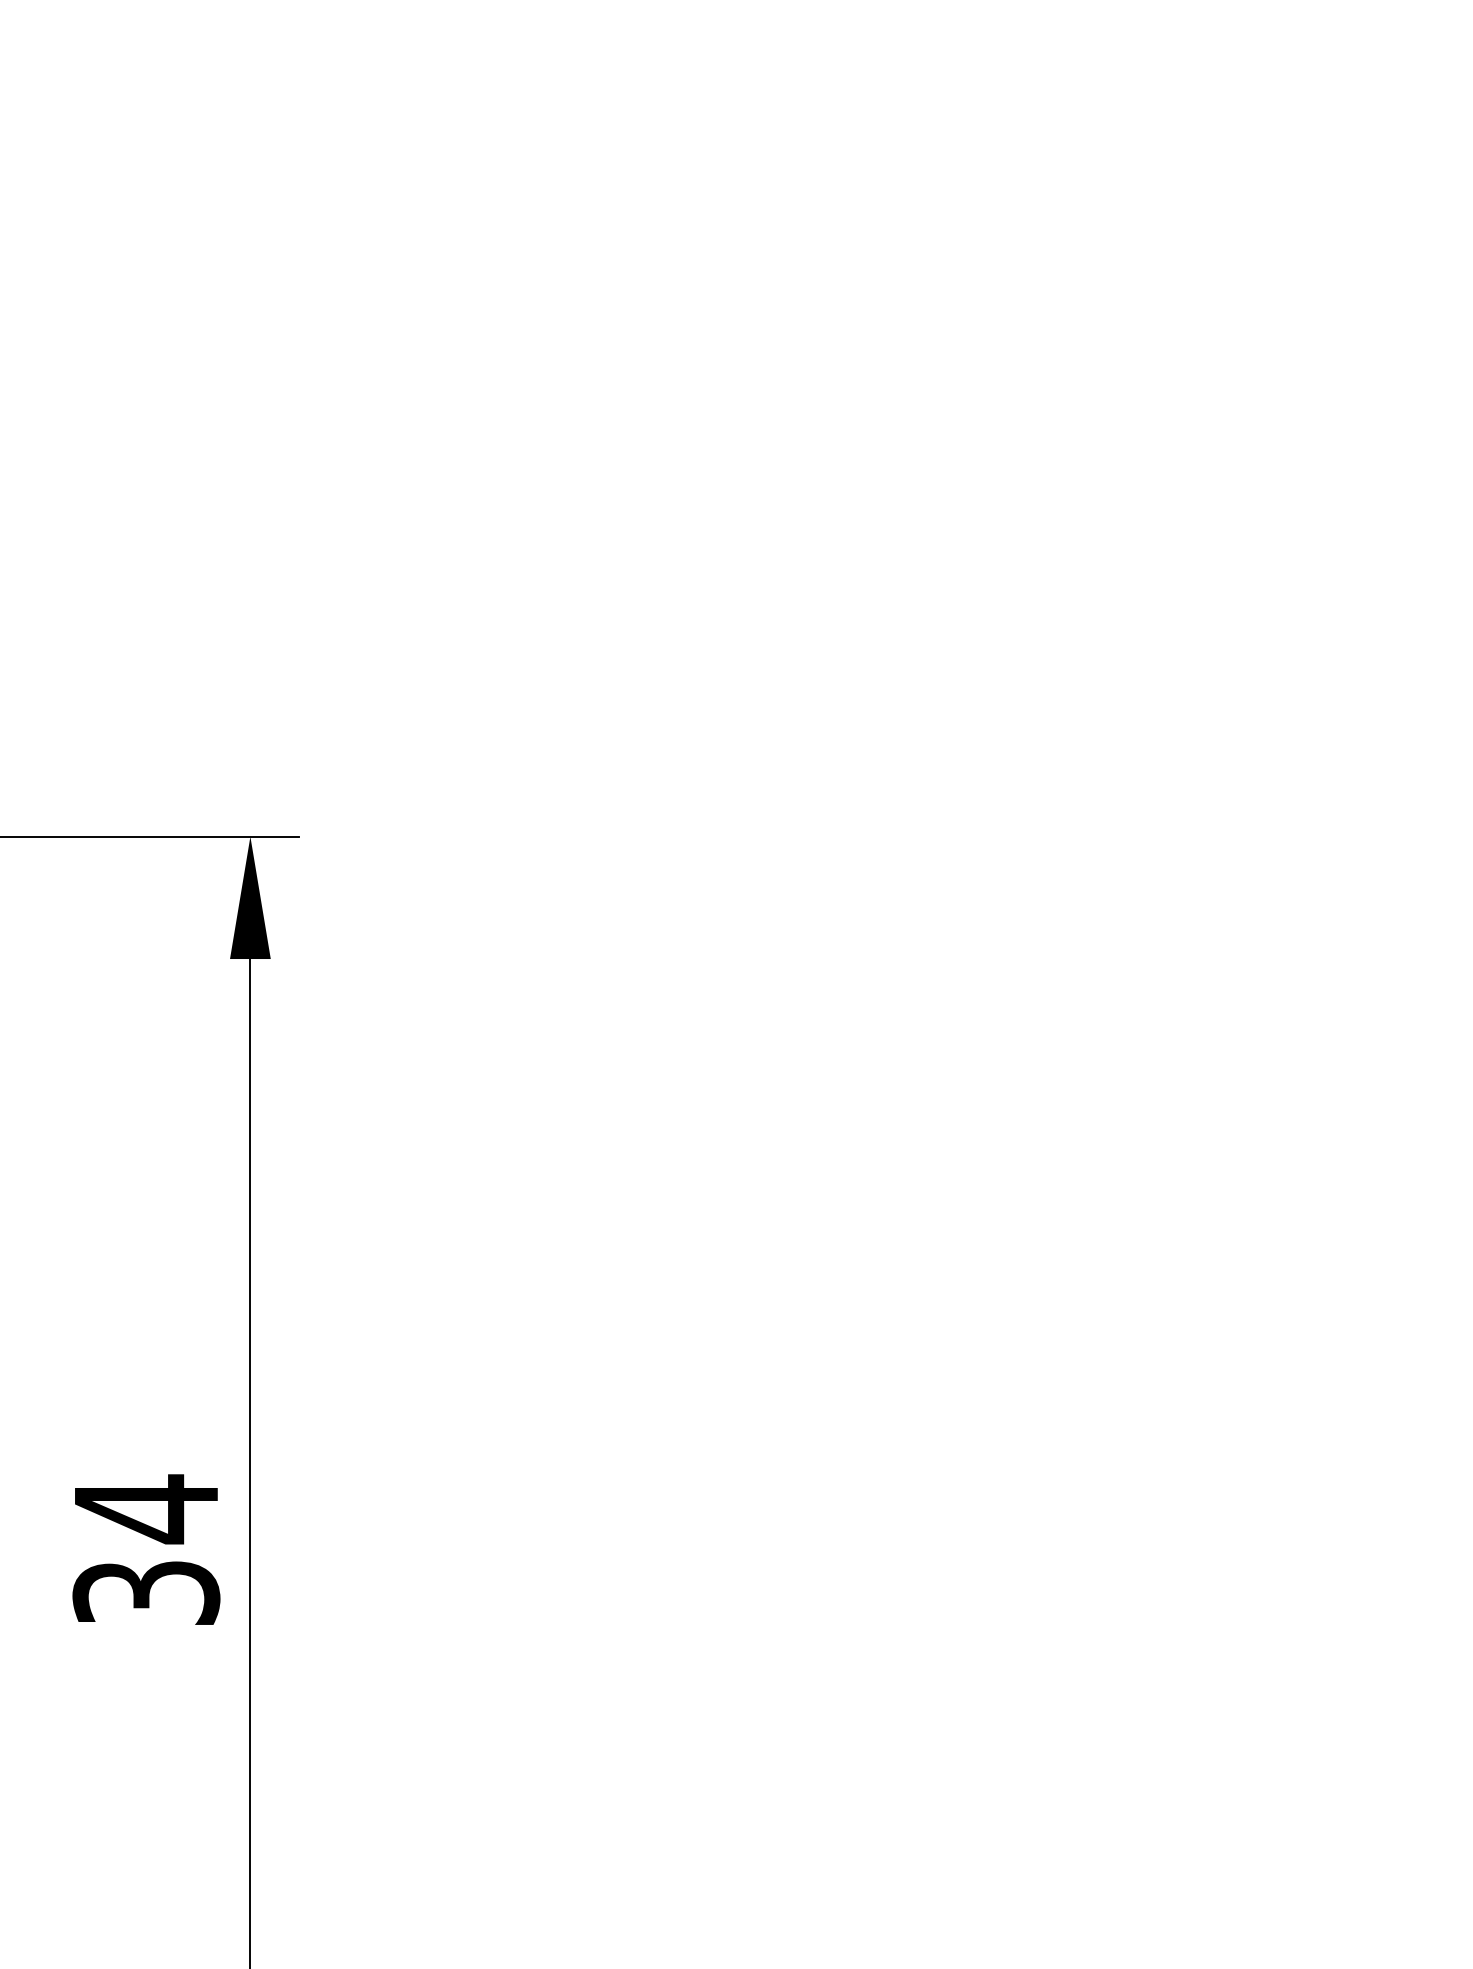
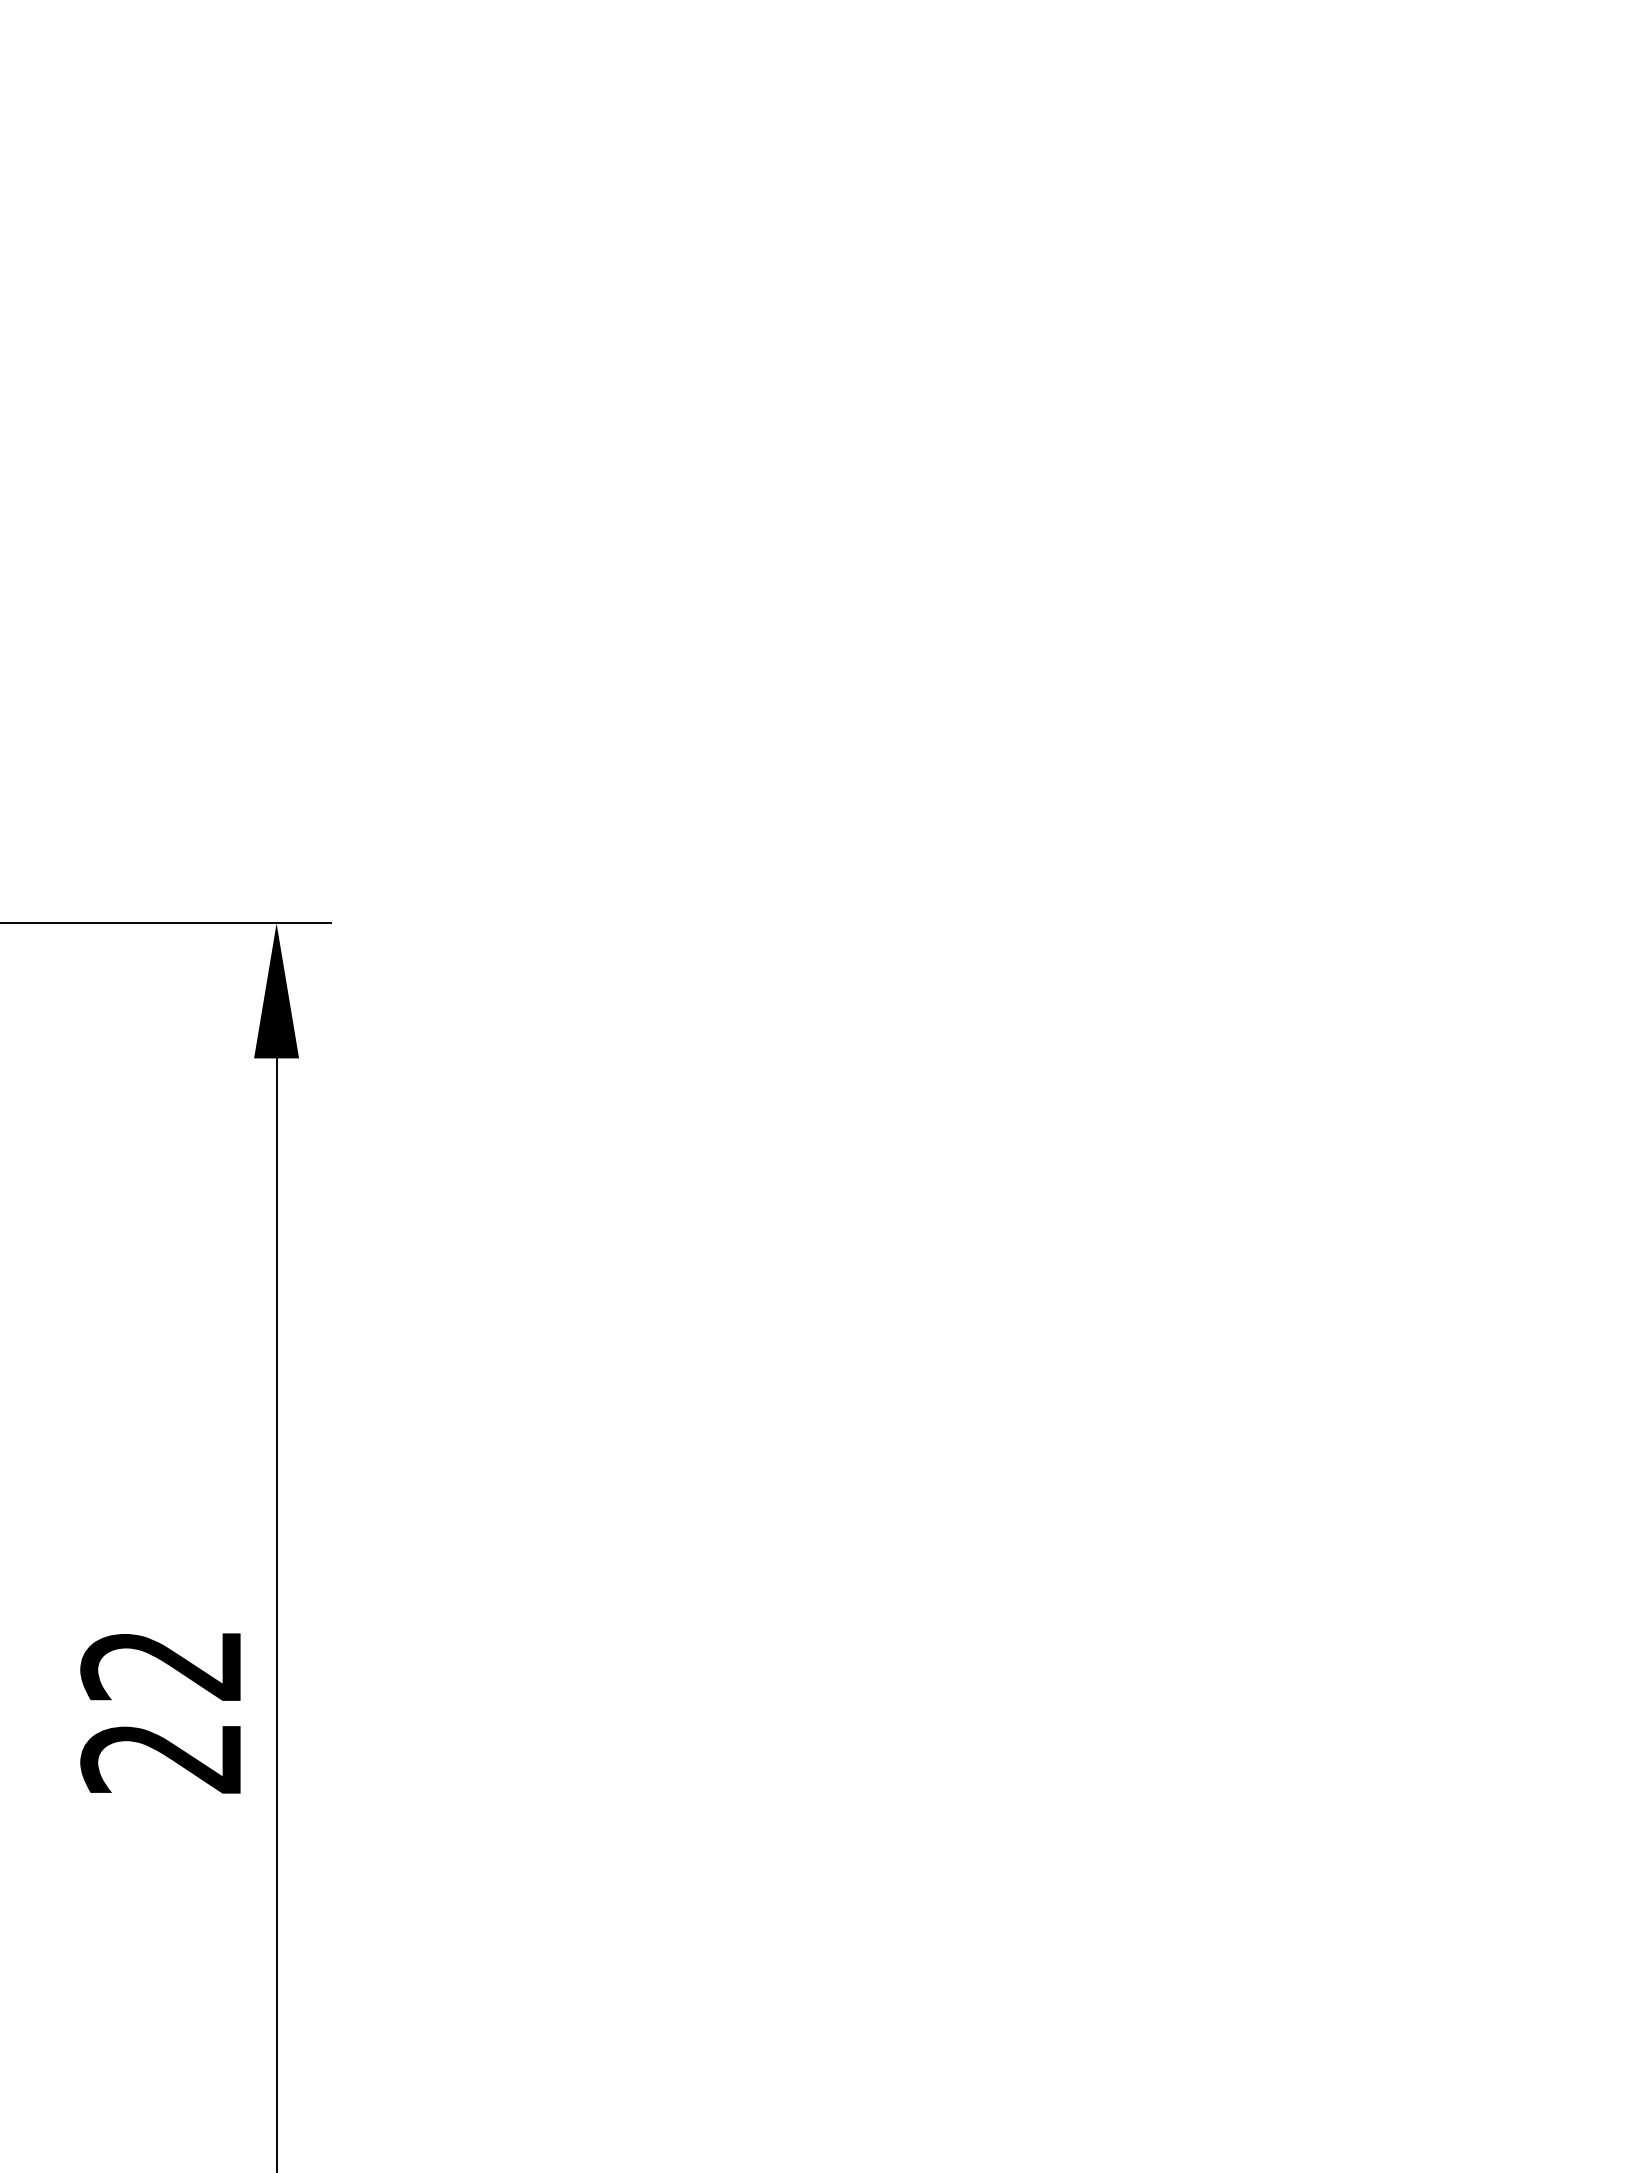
text: (146, 1549) -> (161, 1709), 34 -> 22

